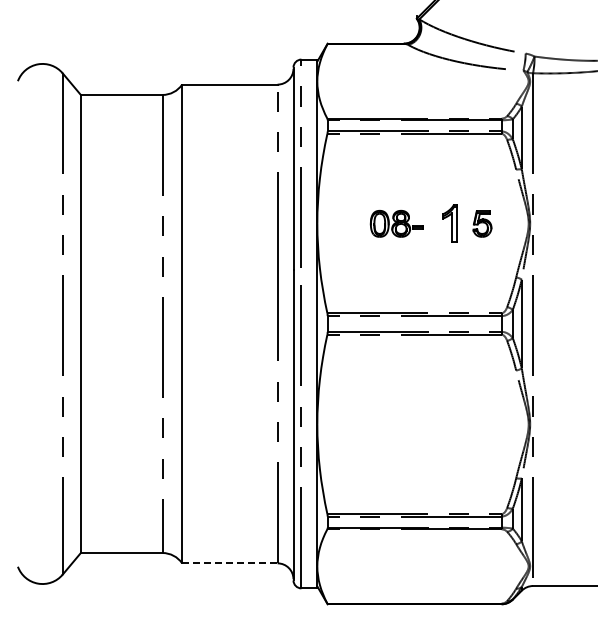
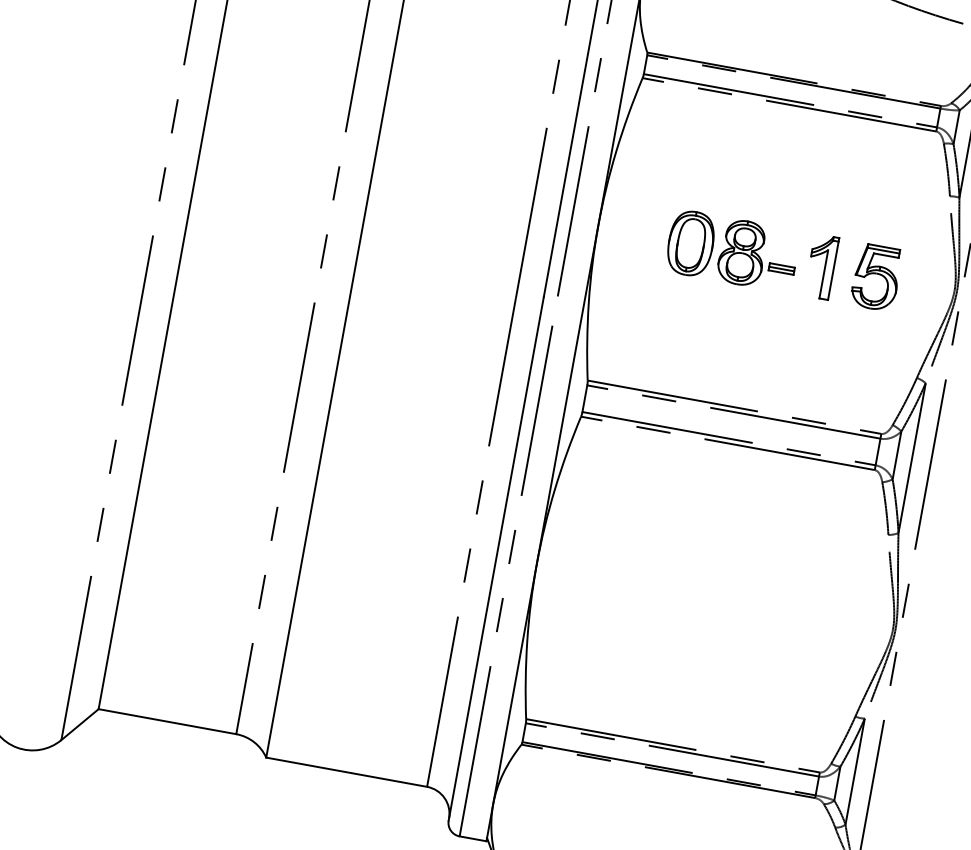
part: (396, 223) -> (731, 250), size x1.43
part: (482, 223) -> (876, 276), size x1.43
line: (229, 563) -> (345, 772), dashed -> solid

